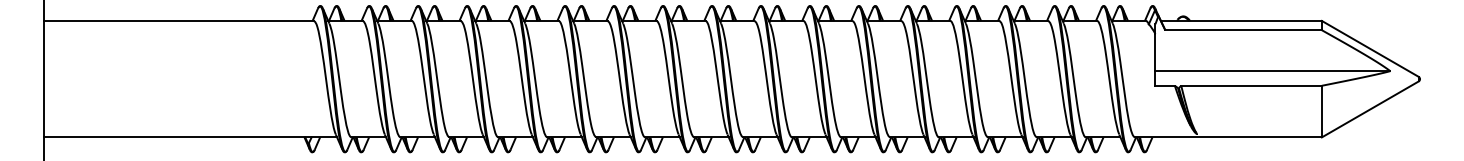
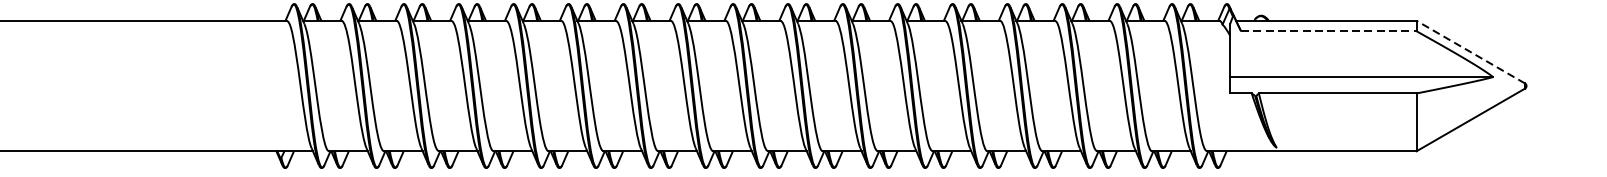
line: (1244, 30) -> (1329, 31), solid -> dashed
line: (1370, 48) -> (1470, 51), solid -> dashed

